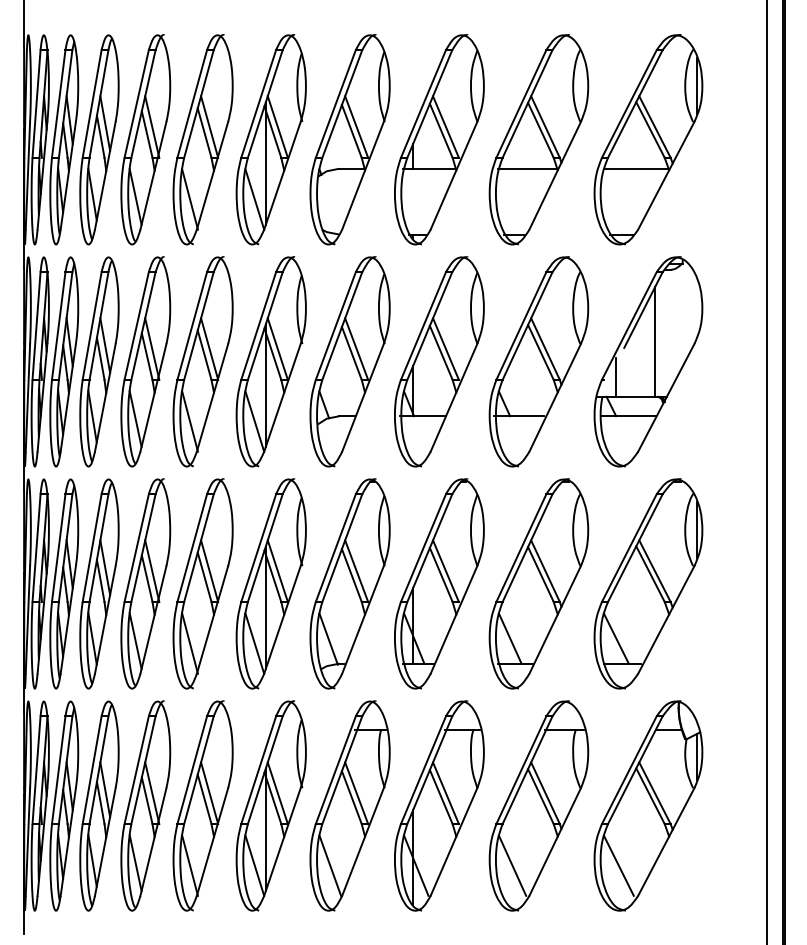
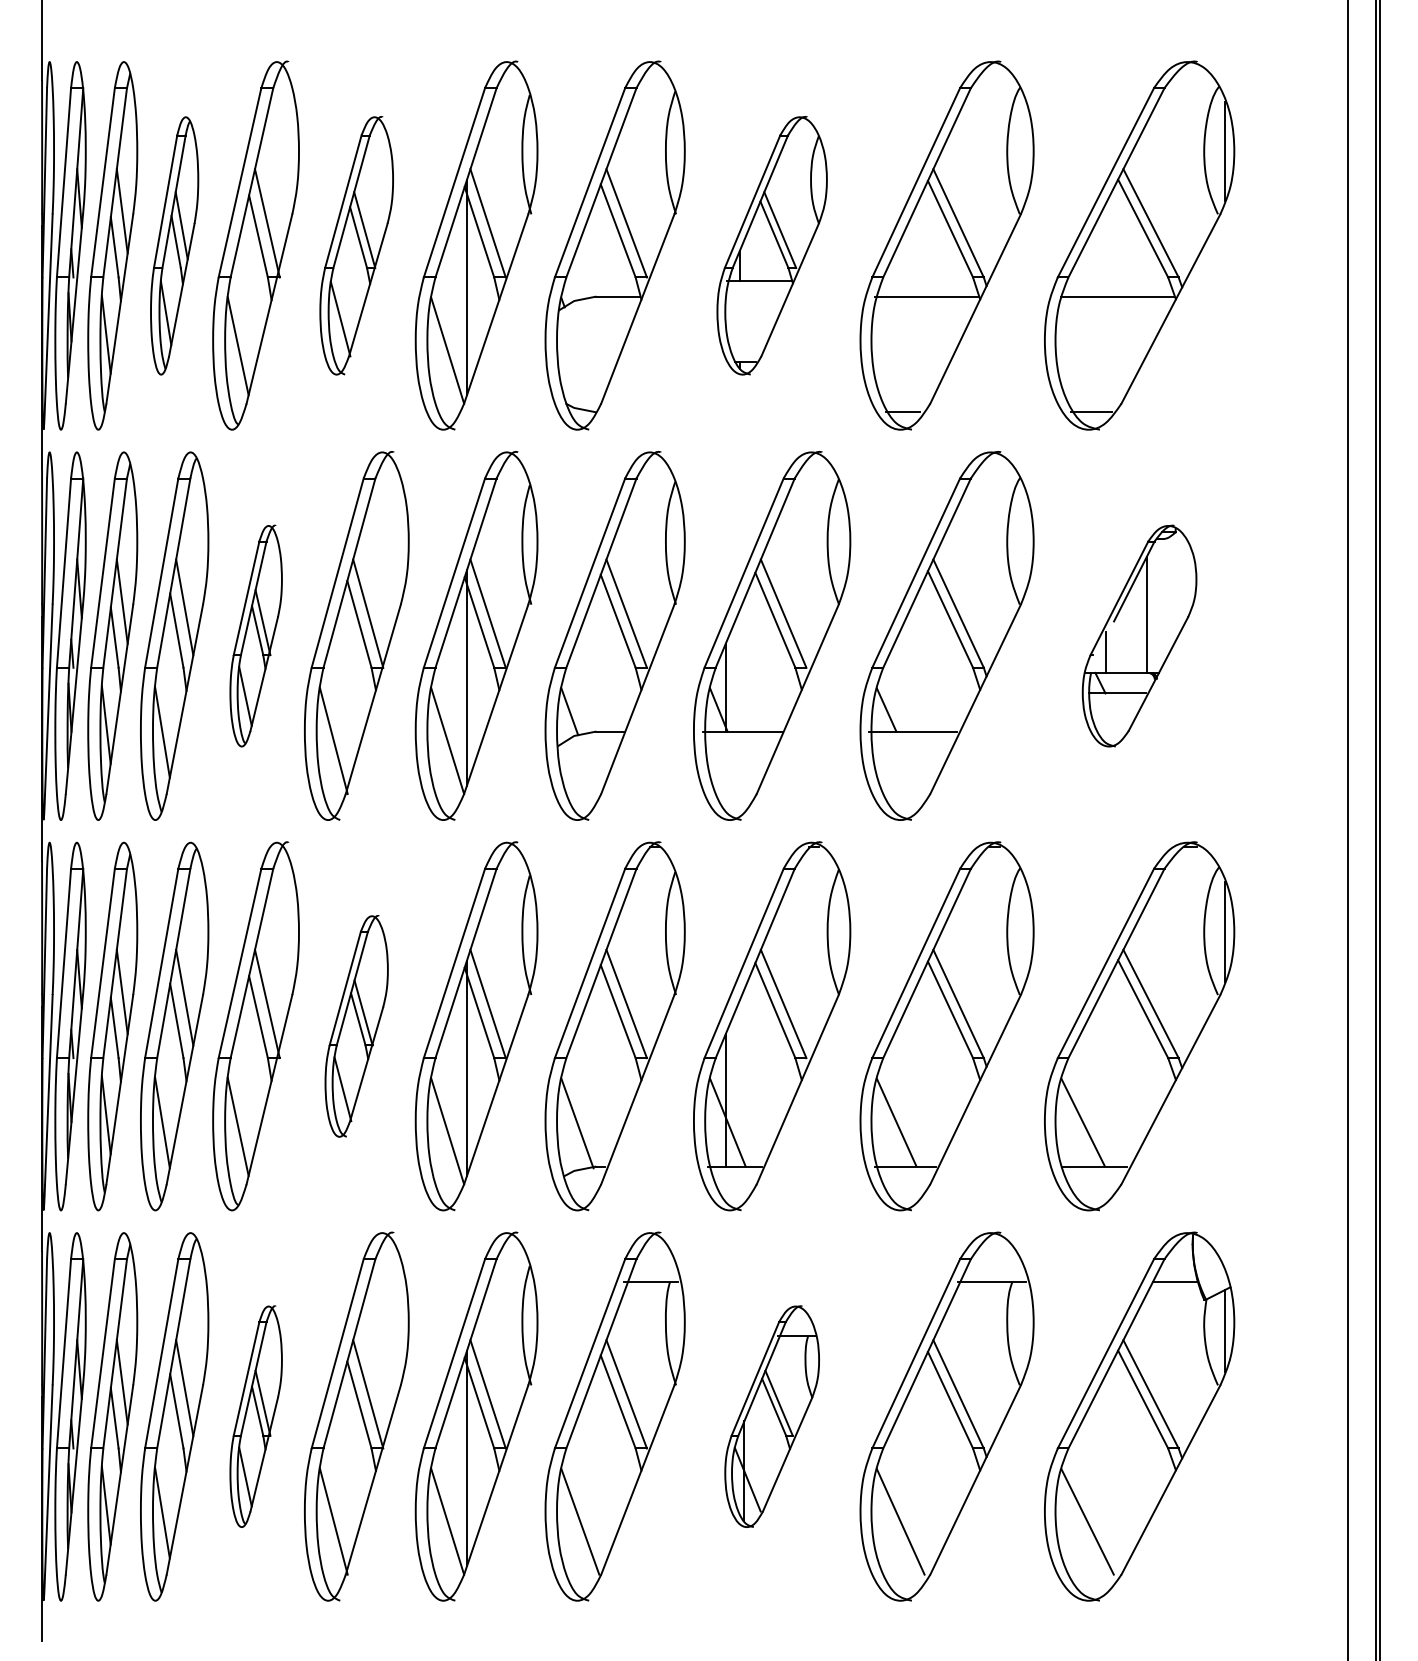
part: (99, 139) -> (174, 245), size x0.7
part: (202, 139) -> (355, 245), size x0.7
part: (439, 139) -> (772, 245), size x0.7
part: (145, 361) -> (255, 635), size x0.6
part: (648, 361) -> (1139, 635), size x0.6
part: (202, 583) -> (355, 1025), size x0.6
part: (145, 805) -> (255, 1415), size x0.6
part: (439, 805) -> (772, 1415), size x0.6

